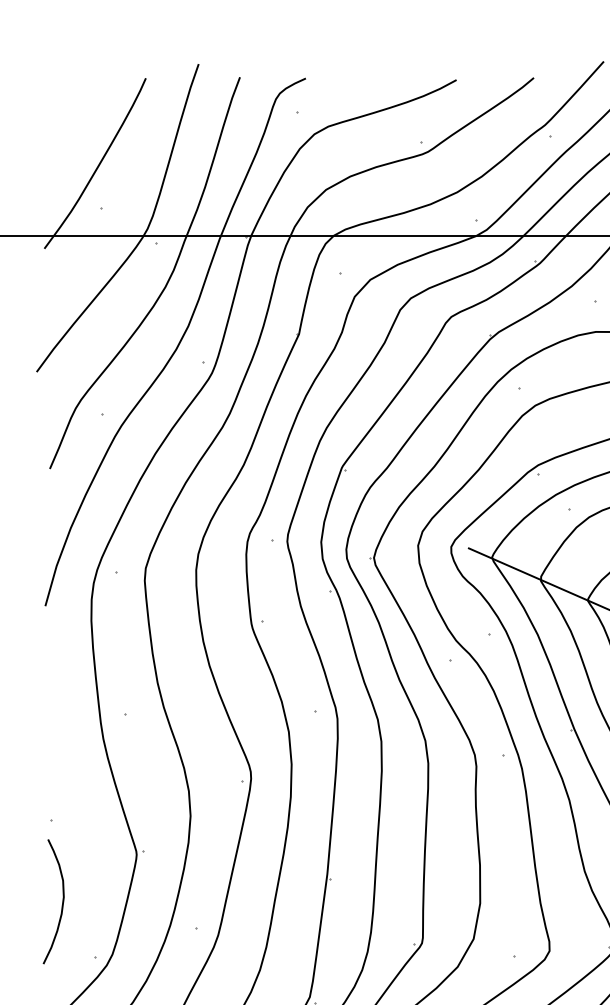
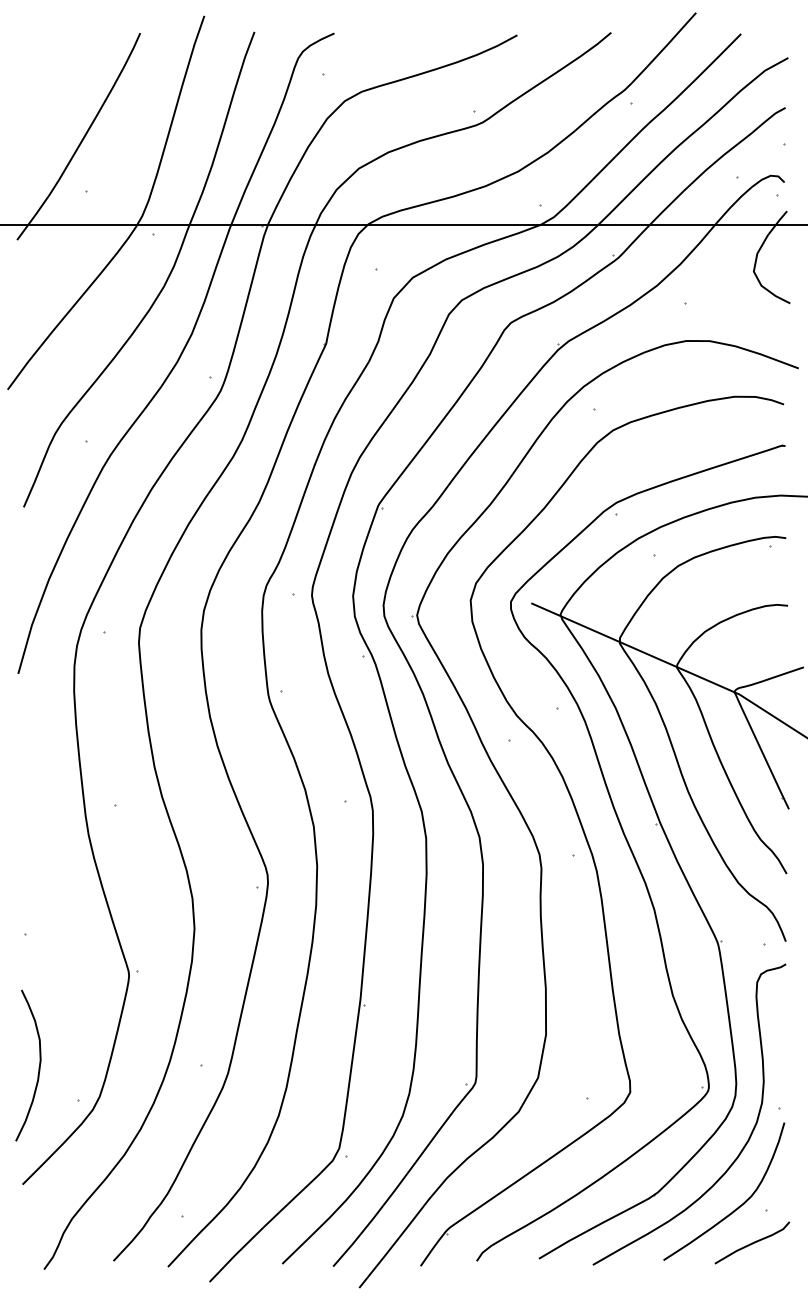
curve: (62, 903) -> (38, 1067), moved

